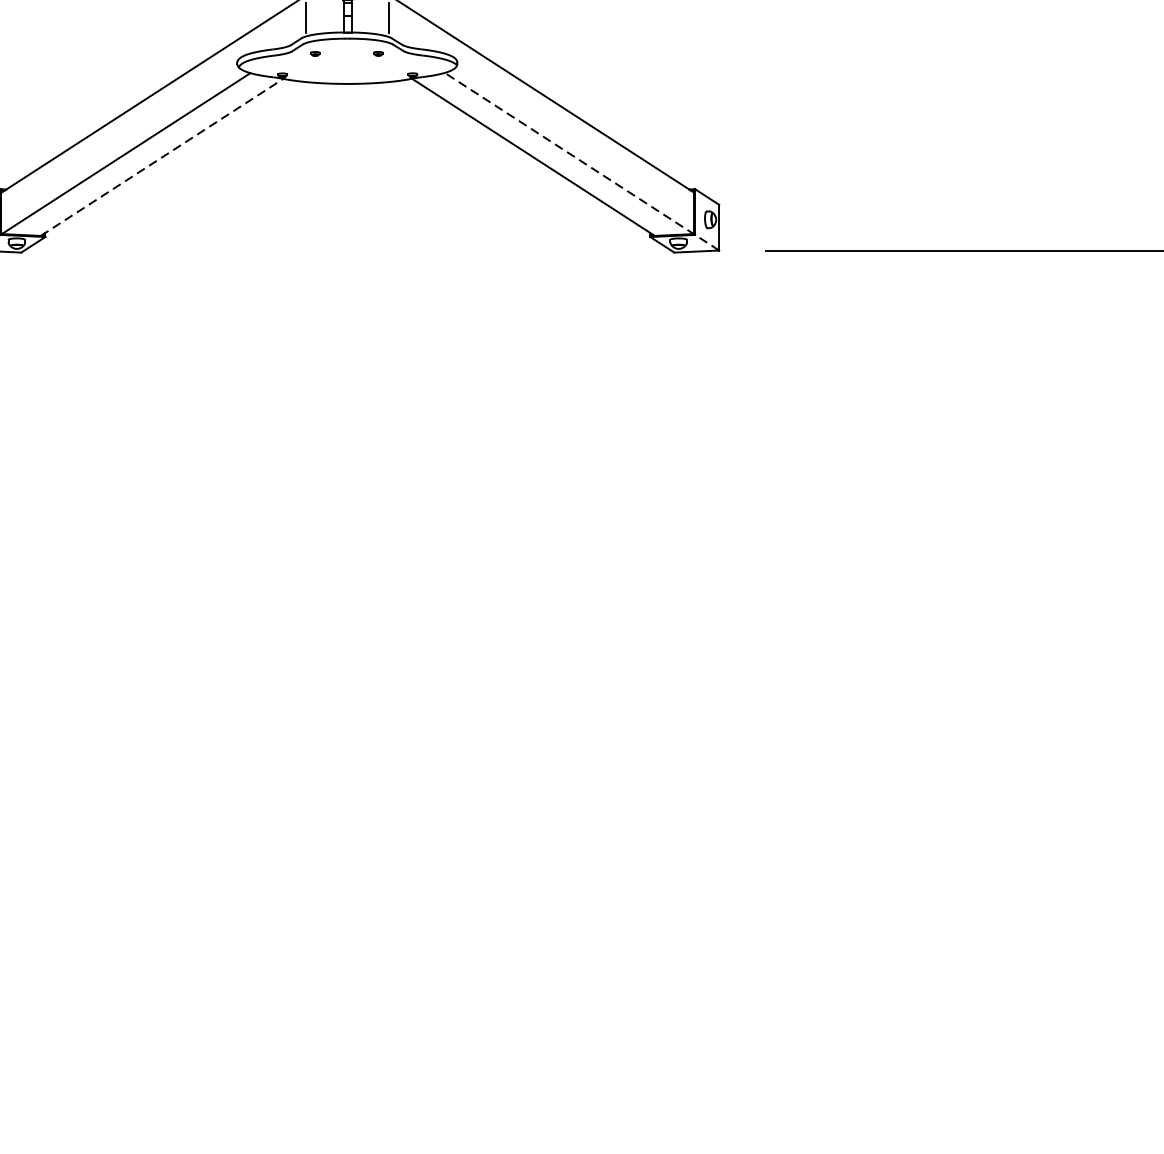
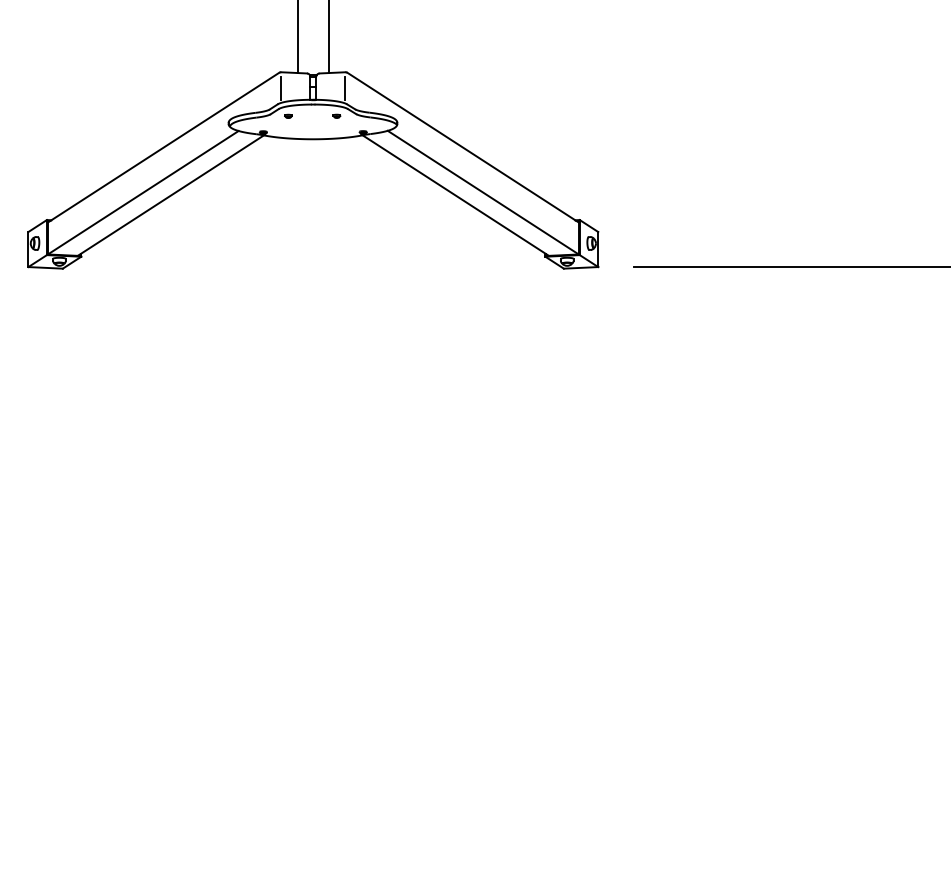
line: (162, 157) -> (171, 195), dashed -> solid
line: (581, 161) -> (492, 198), dashed -> solid

